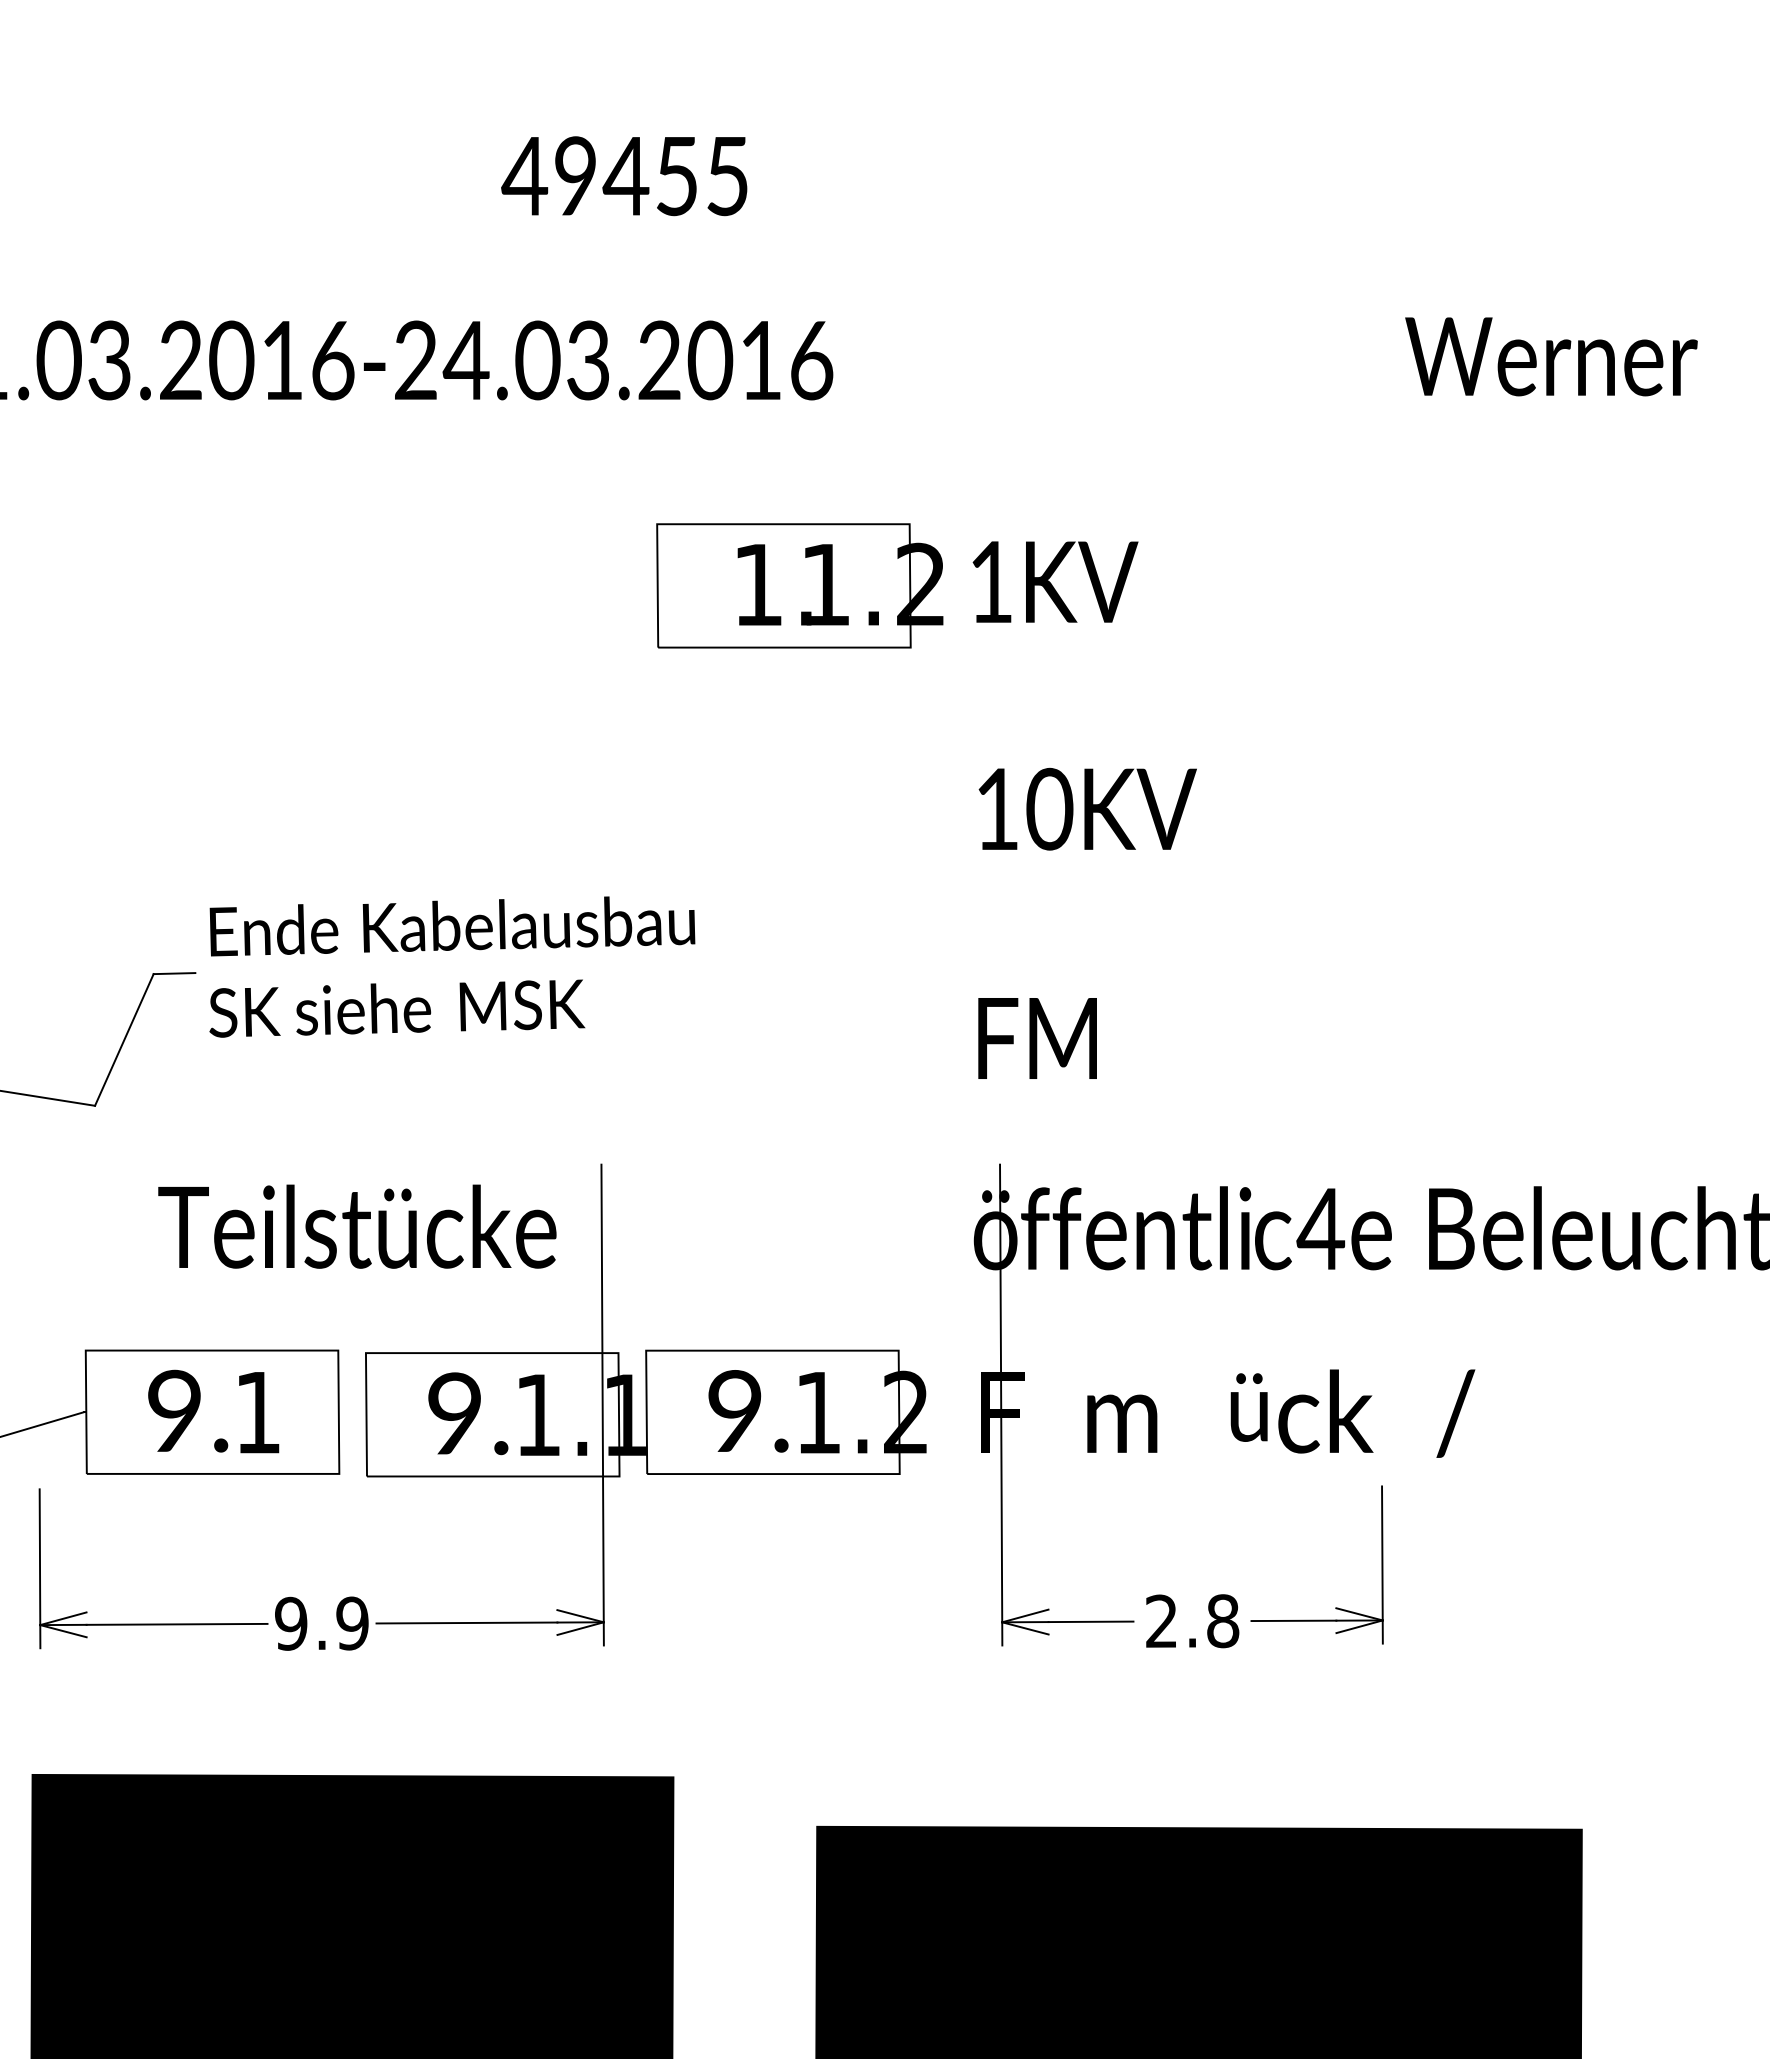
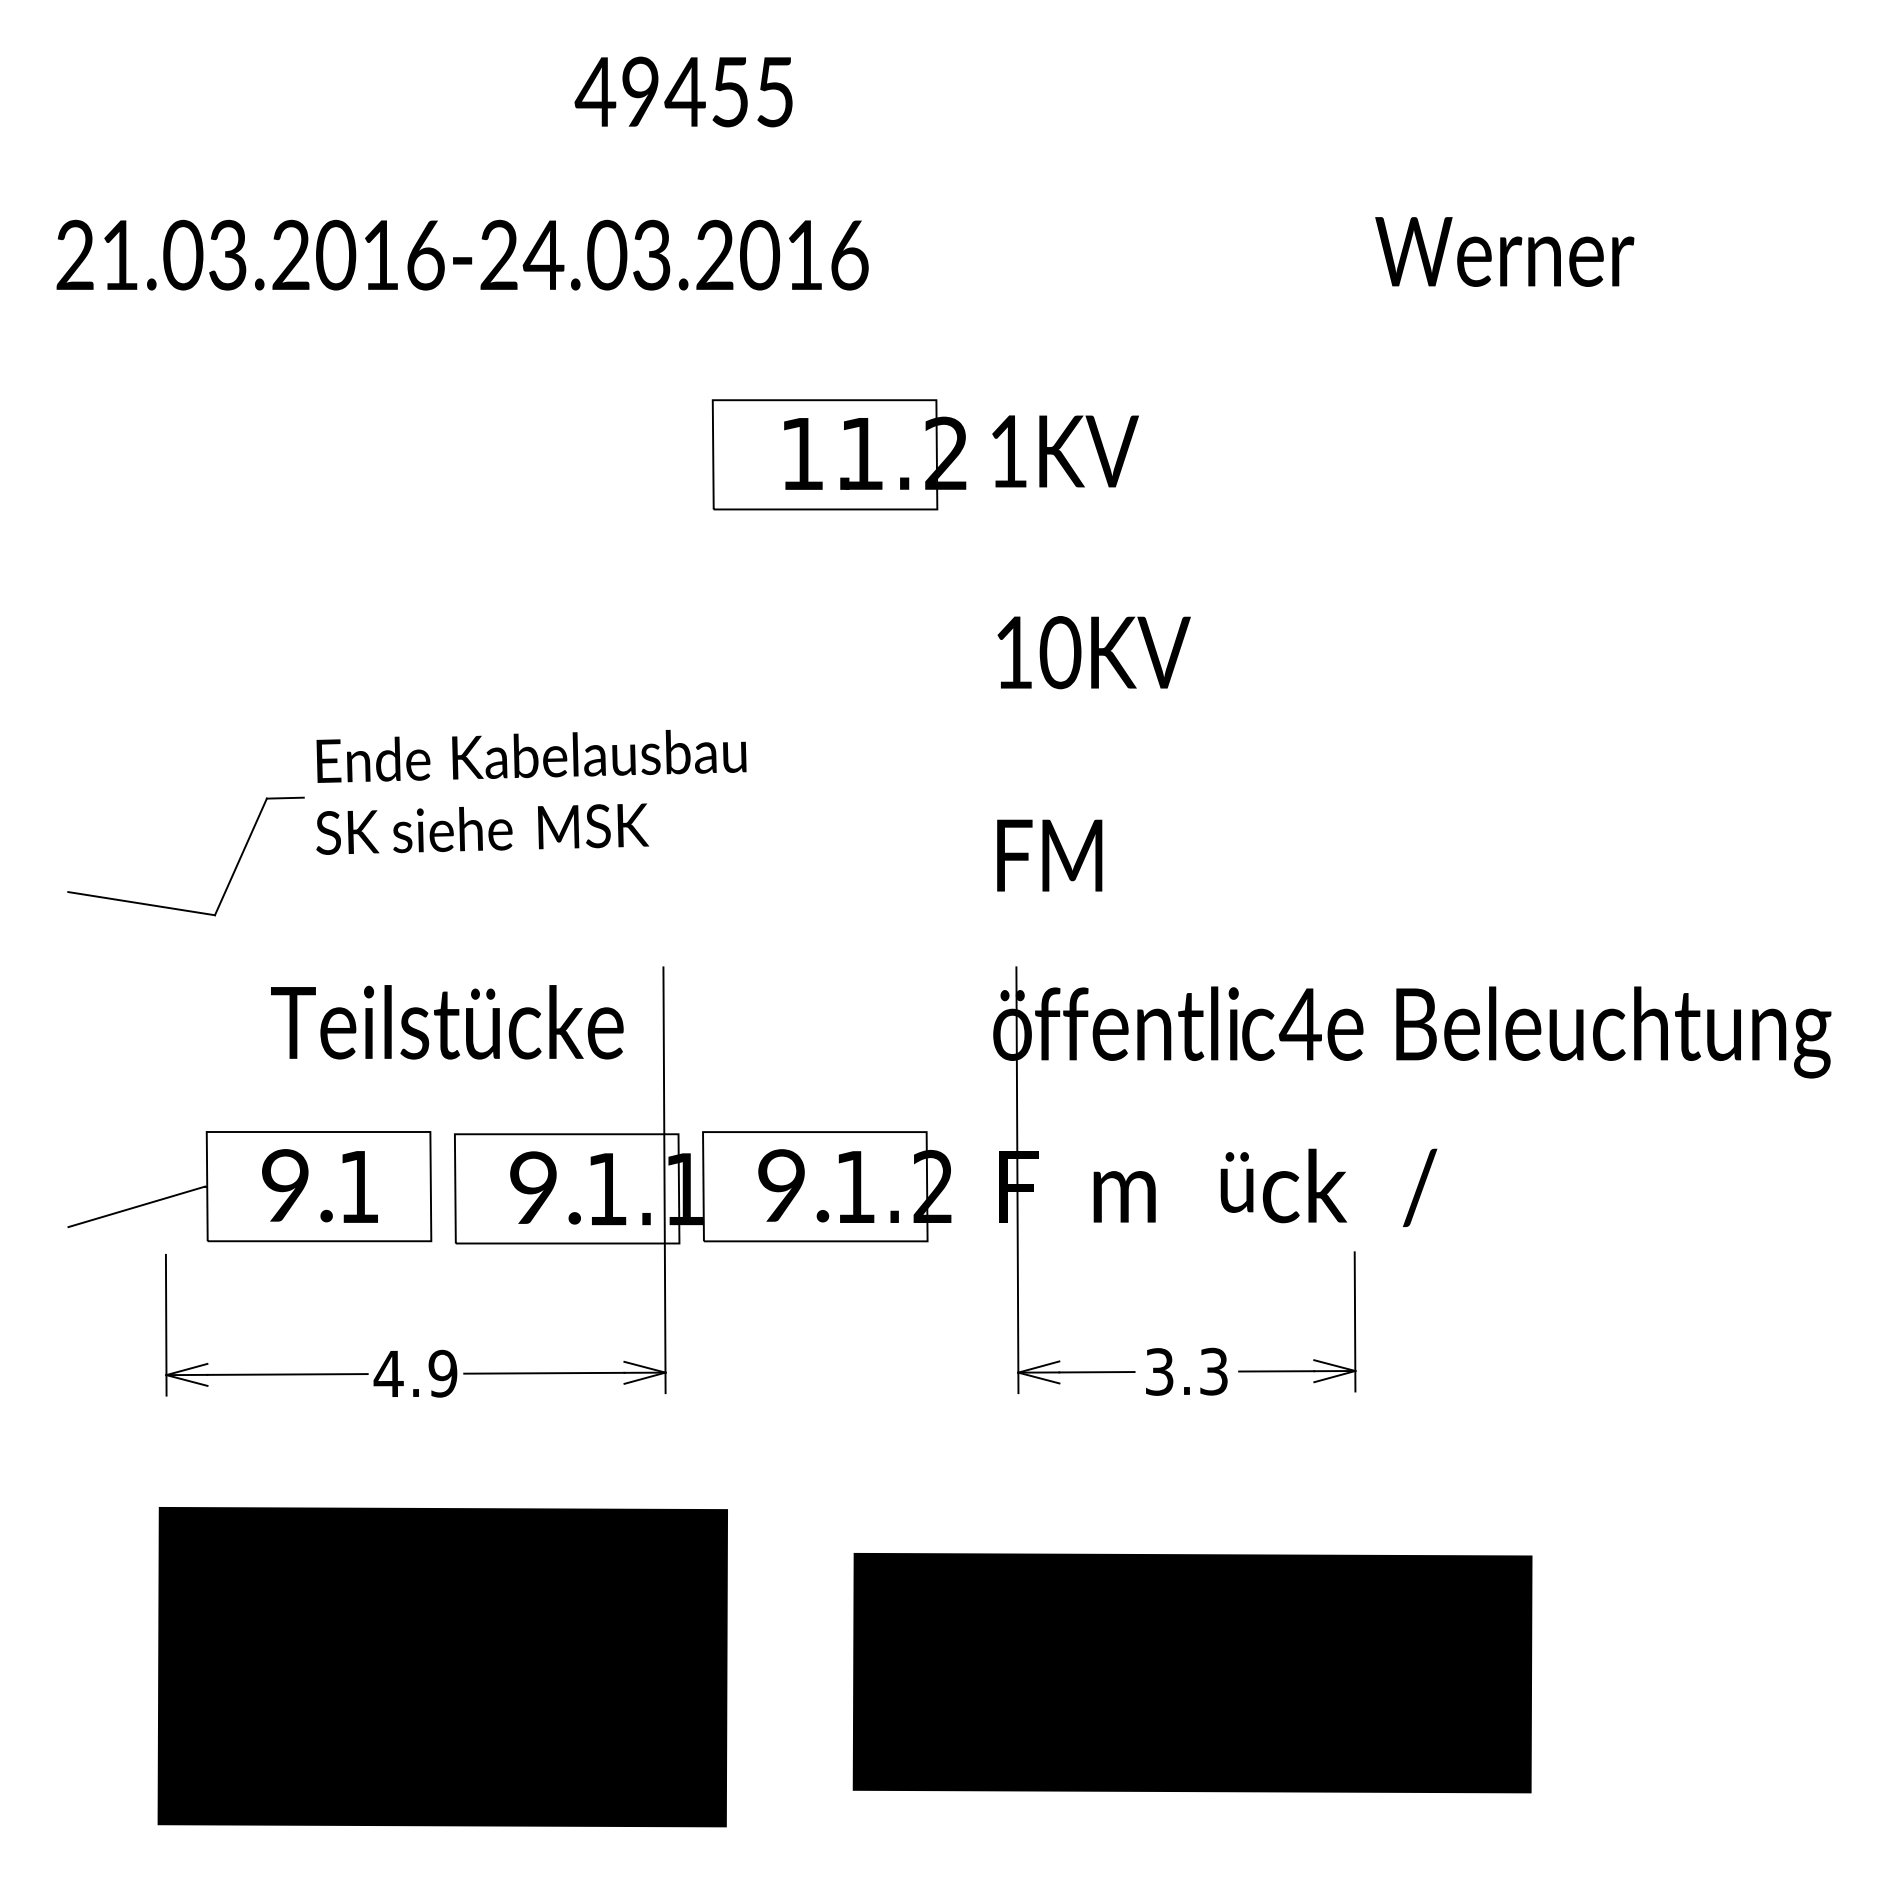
text: (1192, 1621) -> (1186, 1371), 2.8 -> 3.3
text: (290, 1623) -> (388, 1373), 9.9 -> 4.9

